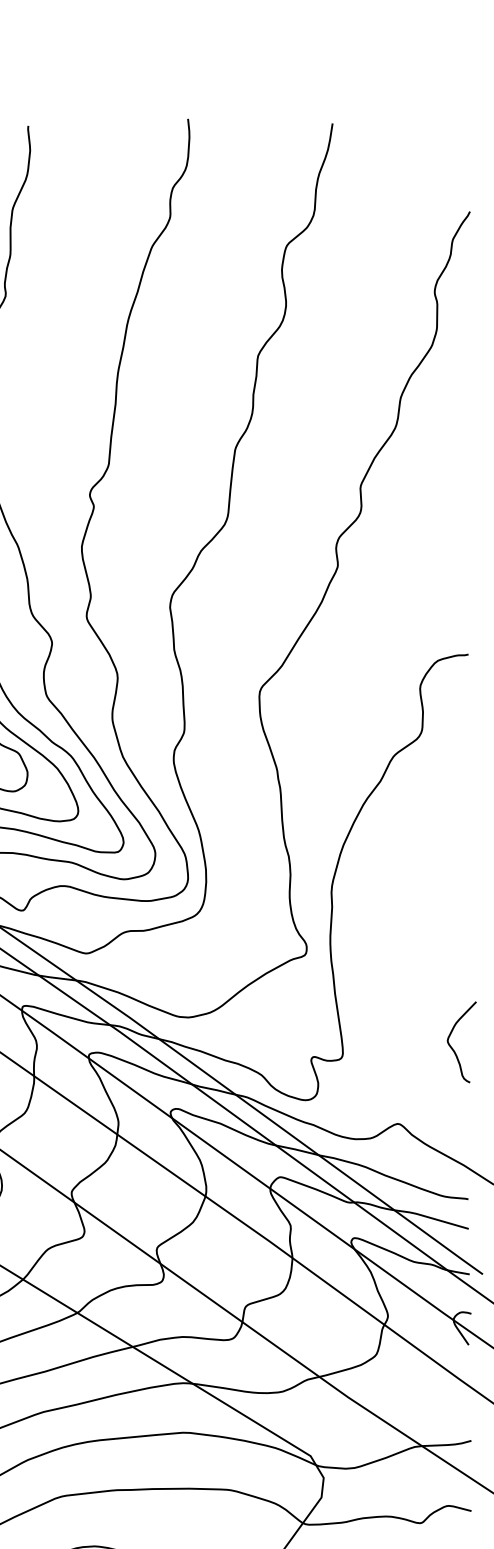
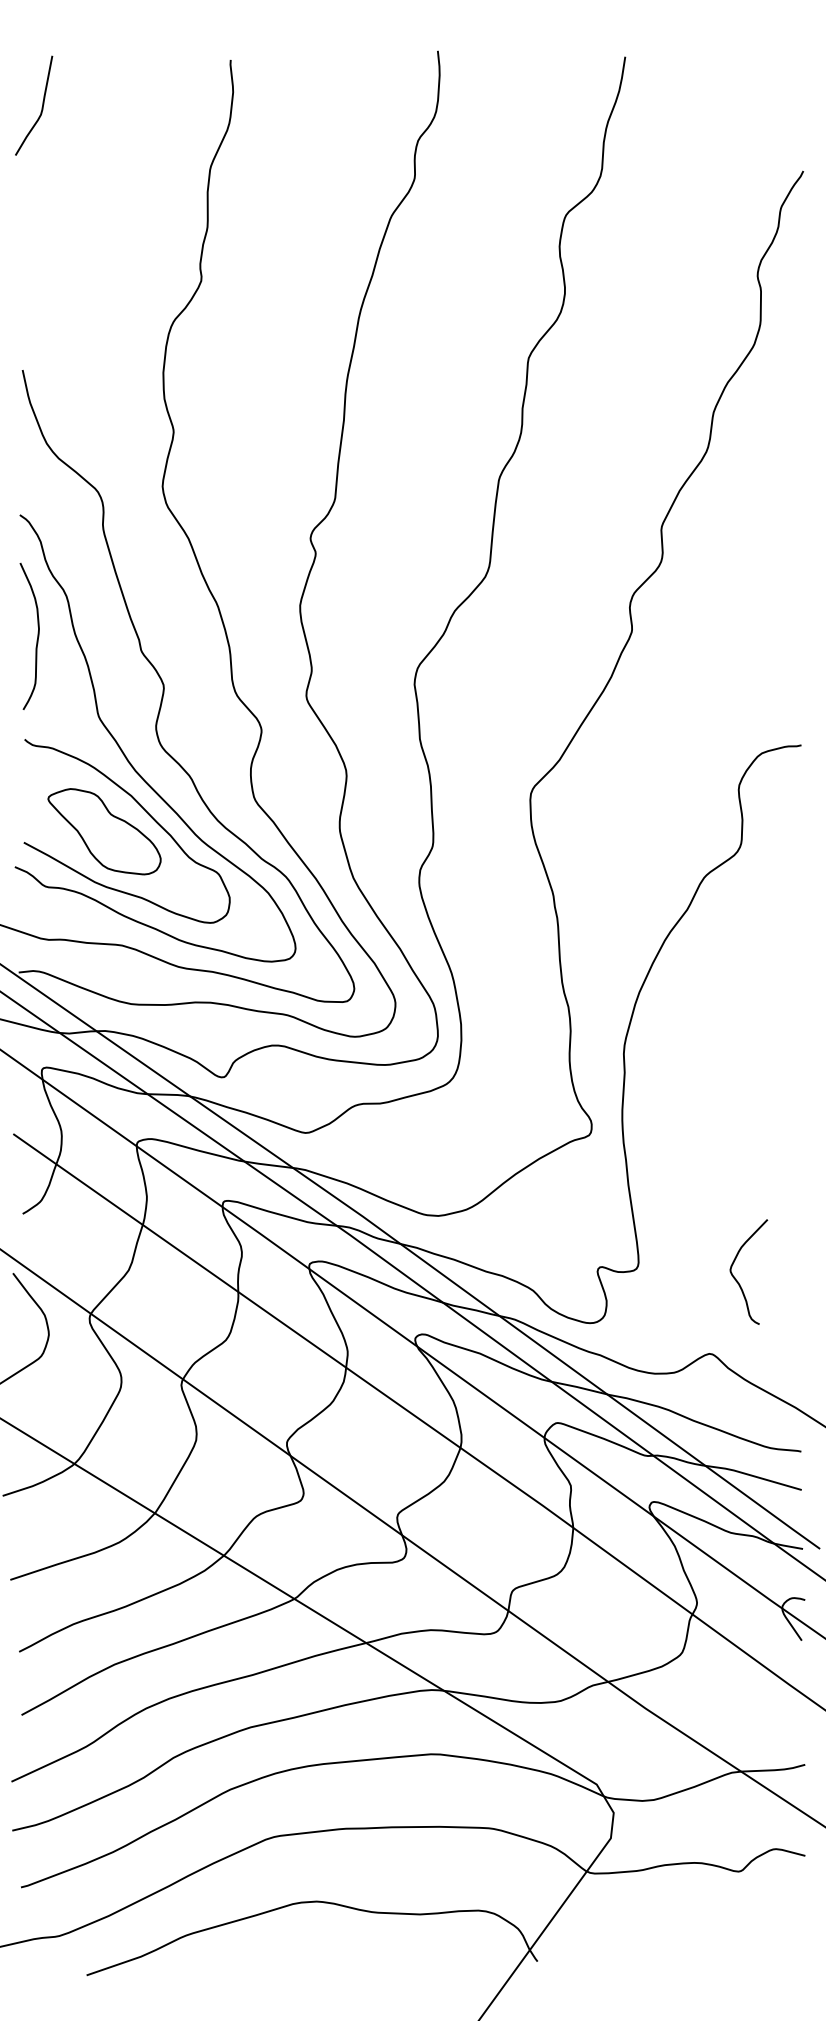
curve: (453, 1049) -> (738, 1281), moved

